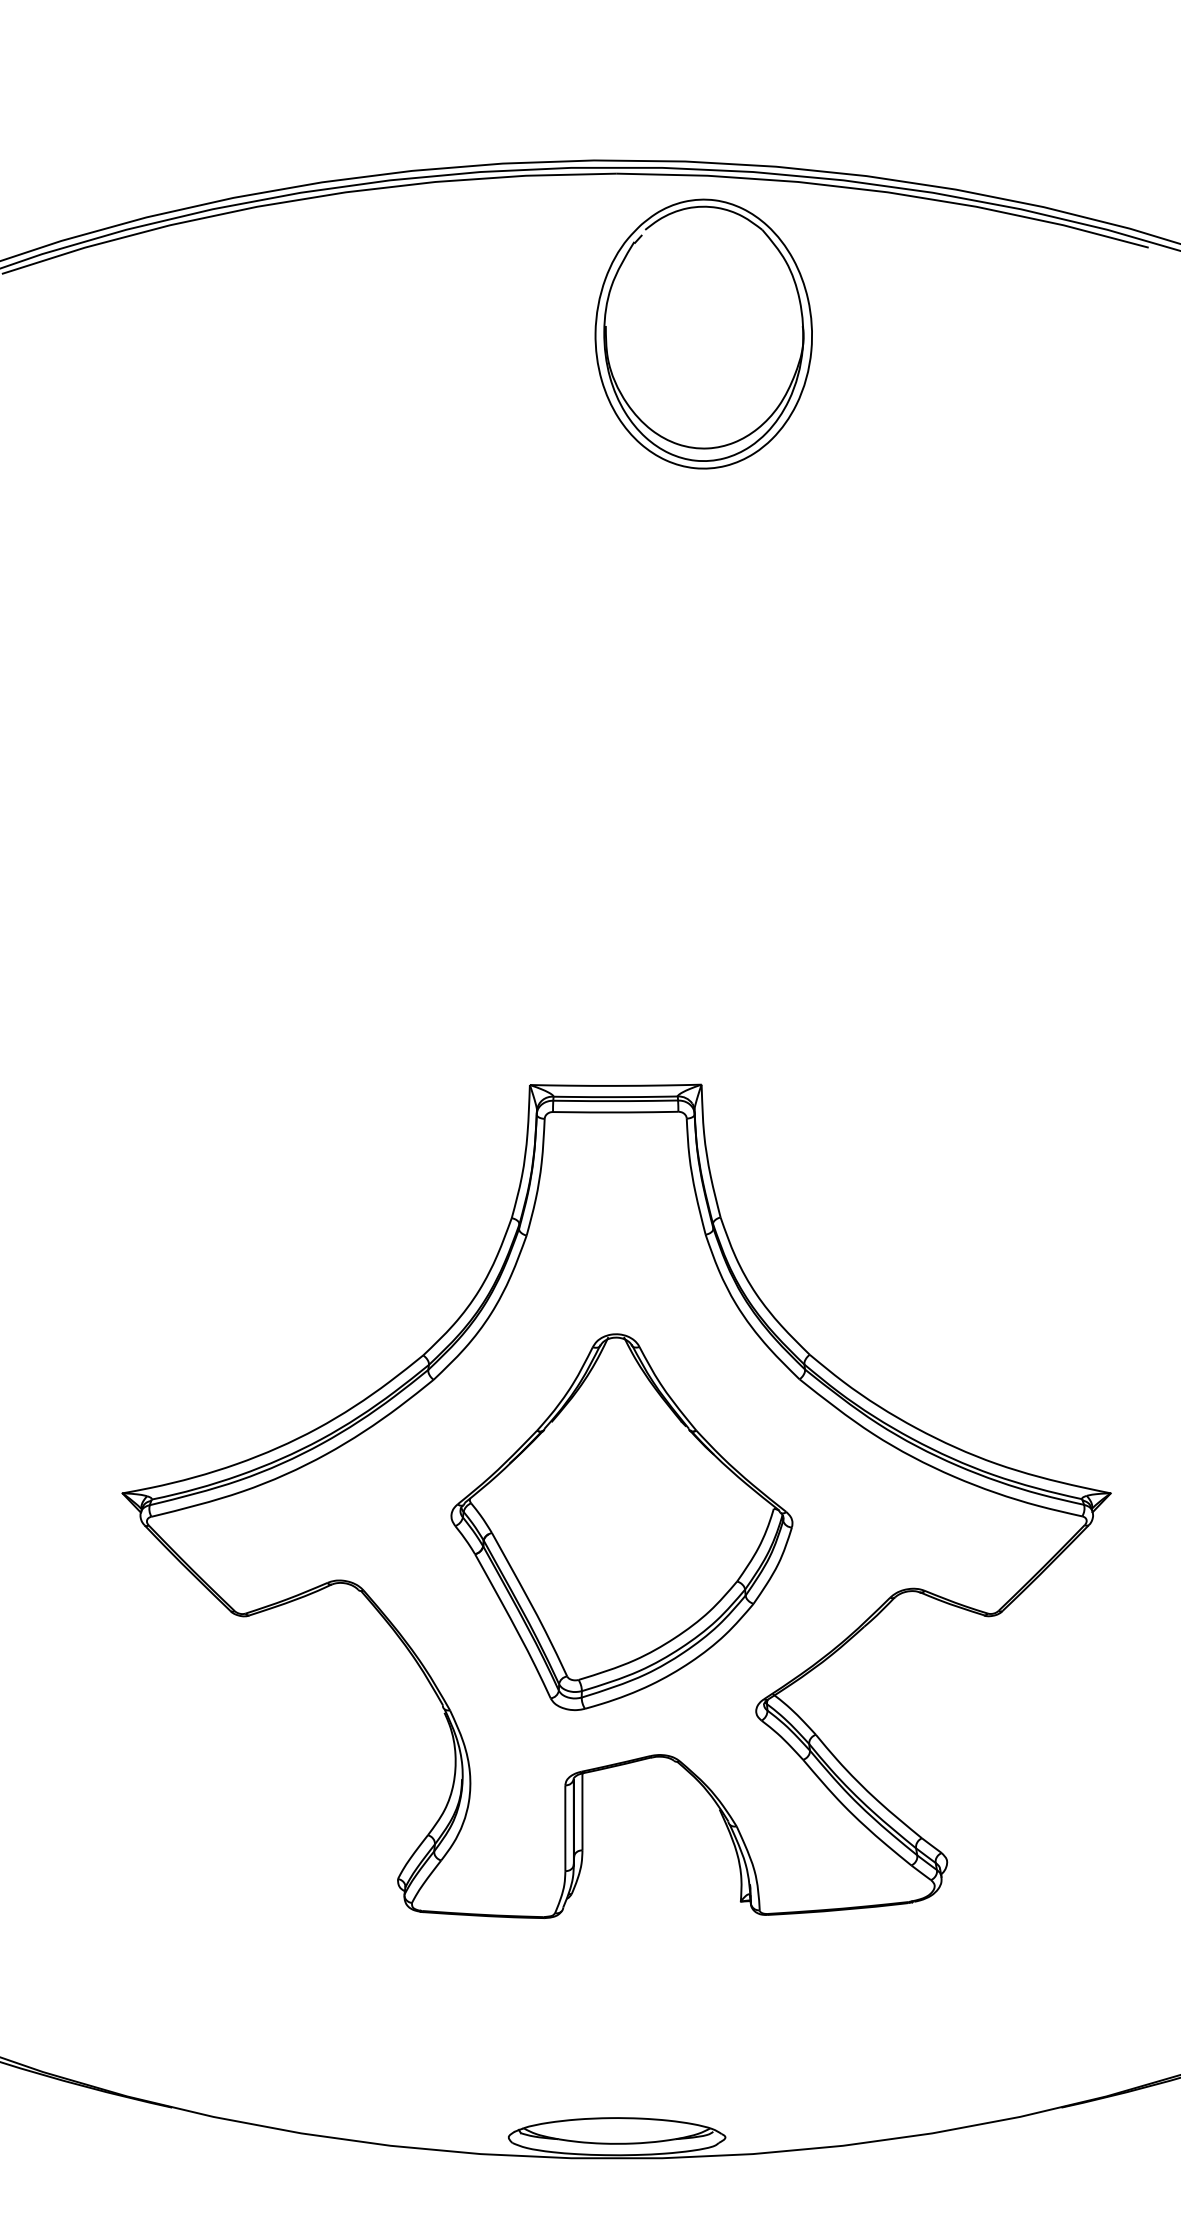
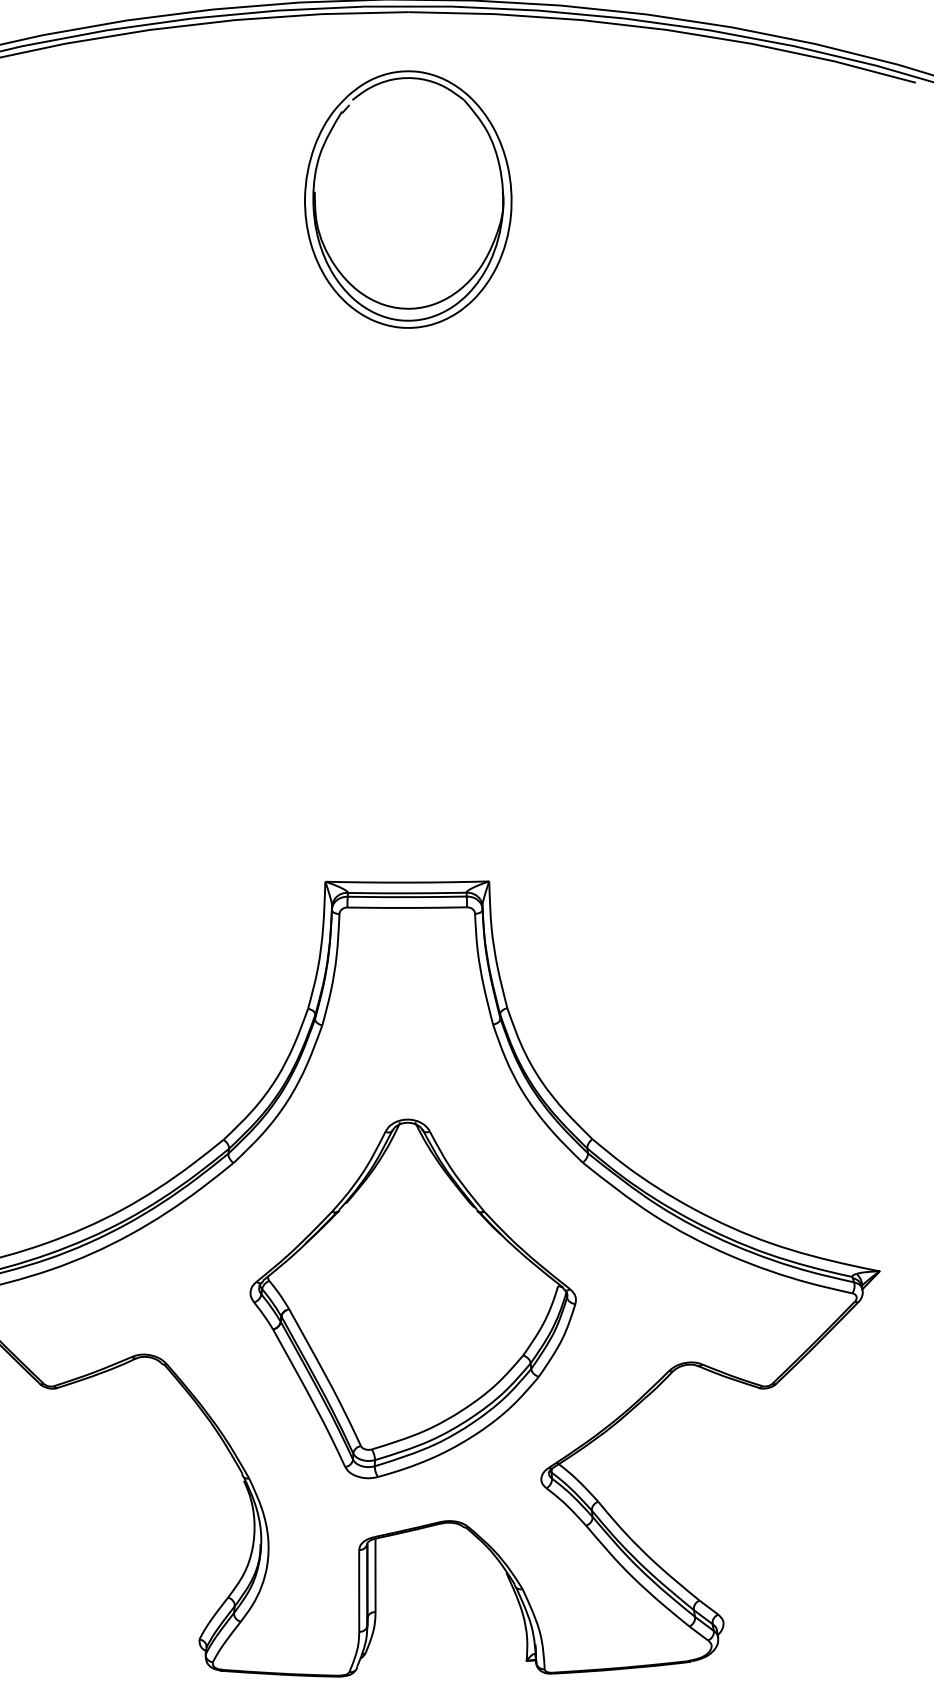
part: (703, 333) -> (408, 199), moved

